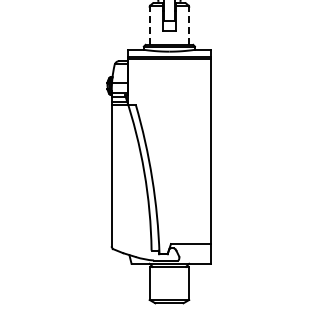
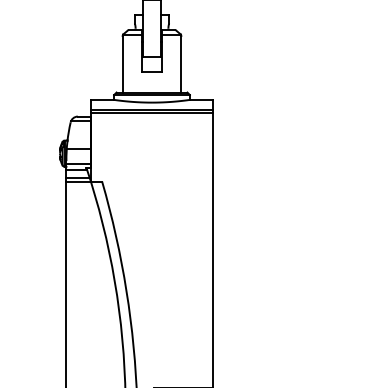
line: (149, 25) -> (122, 63), dashed -> solid
line: (189, 25) -> (181, 63), dashed -> solid

